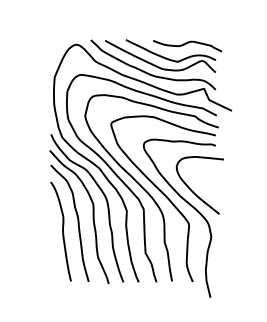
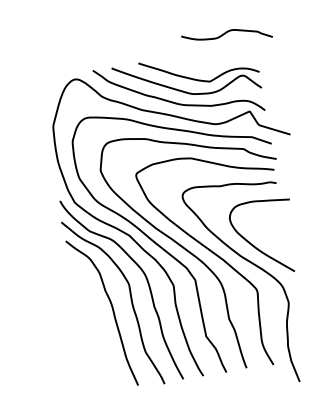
curve: (186, 44) -> (225, 34), moved
curve: (62, 231) -> (94, 325), removed

